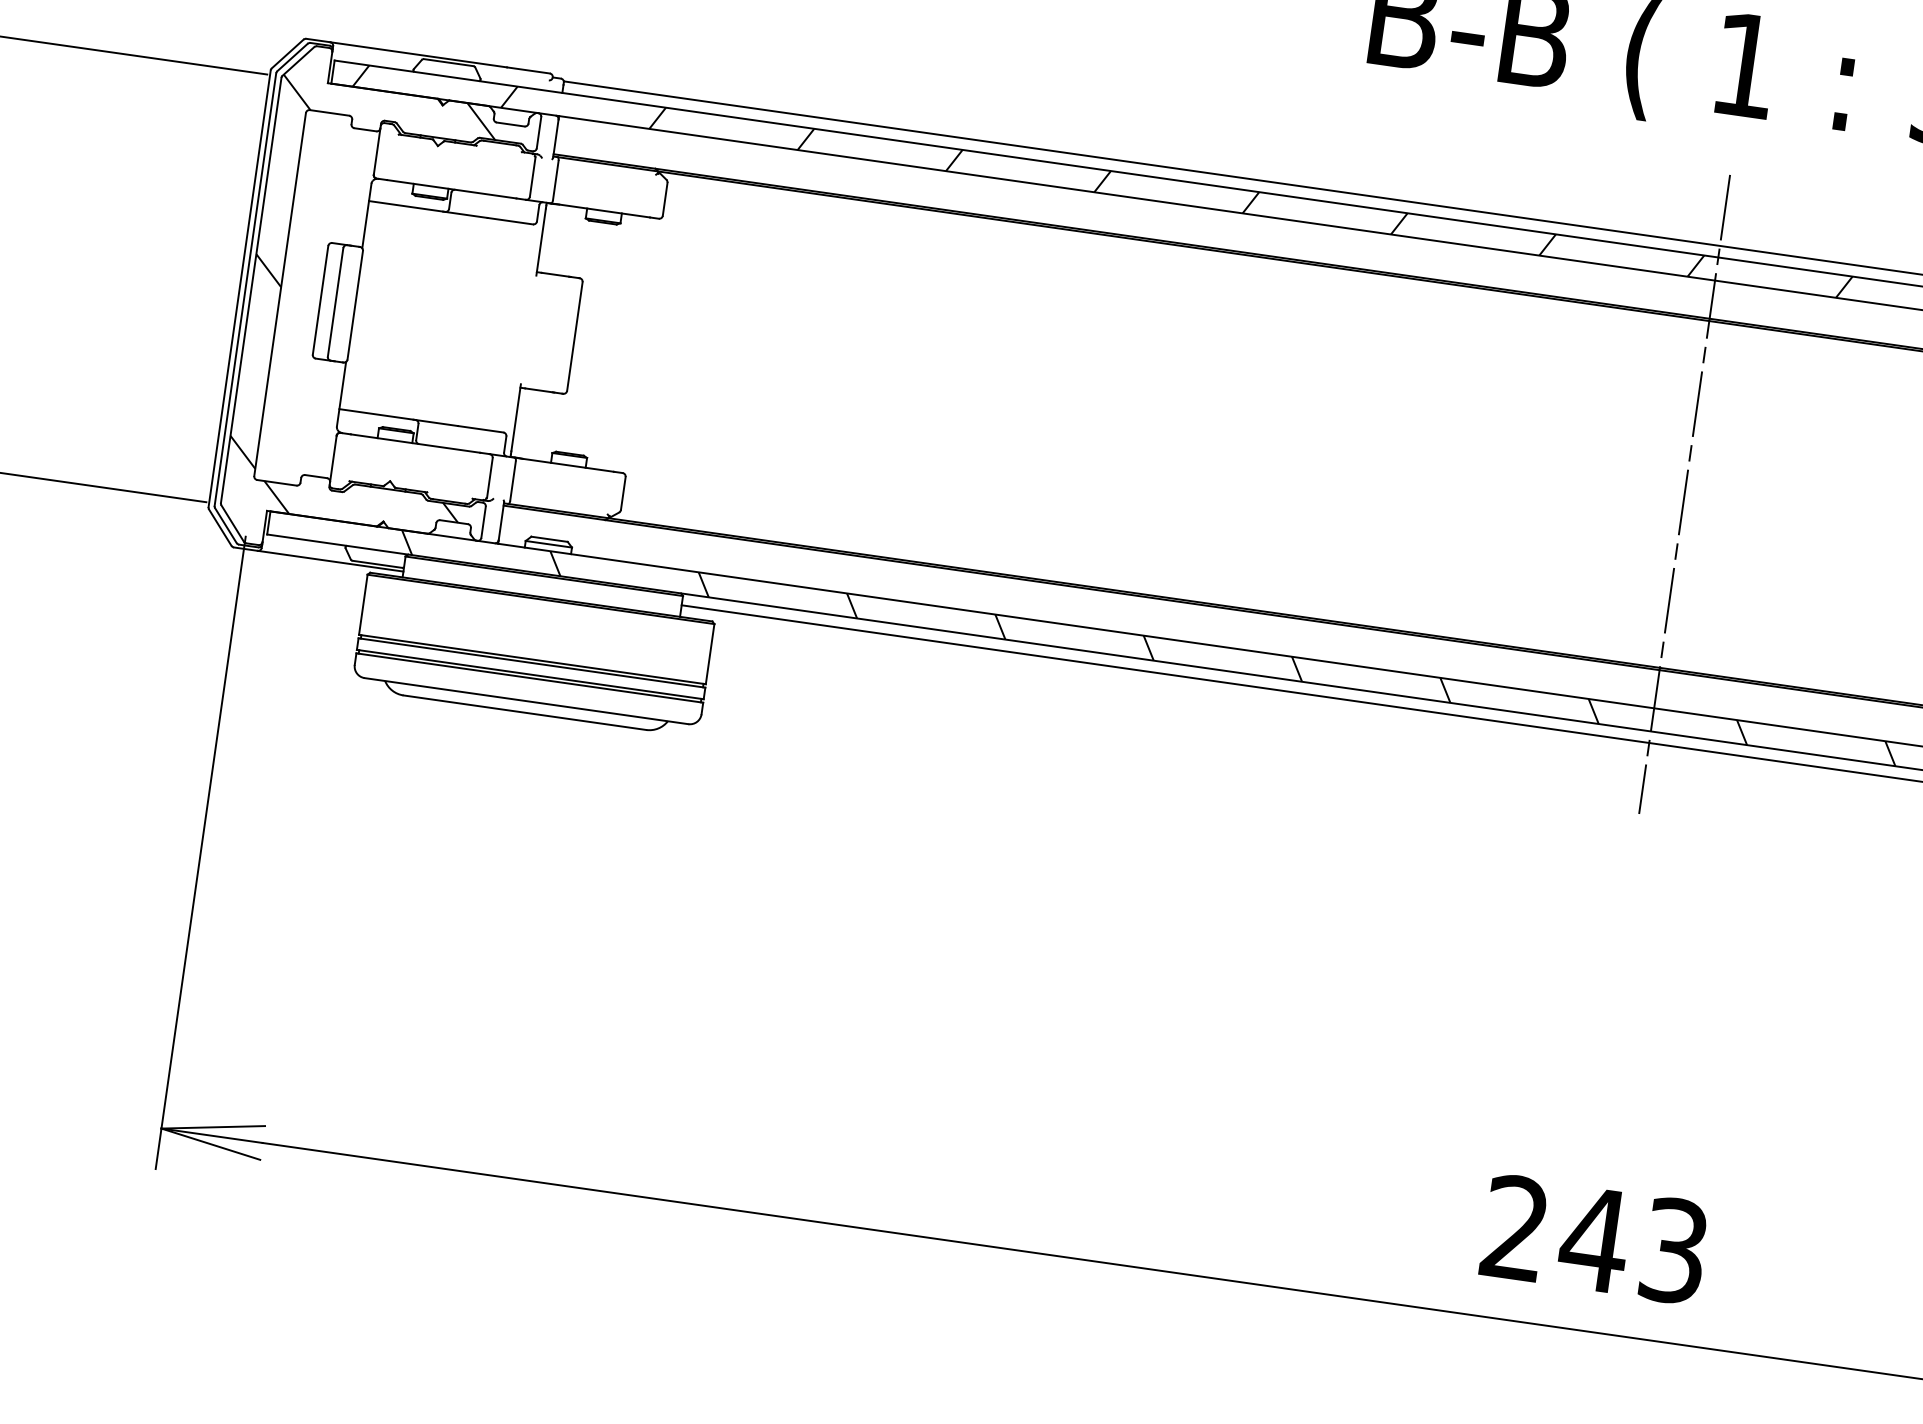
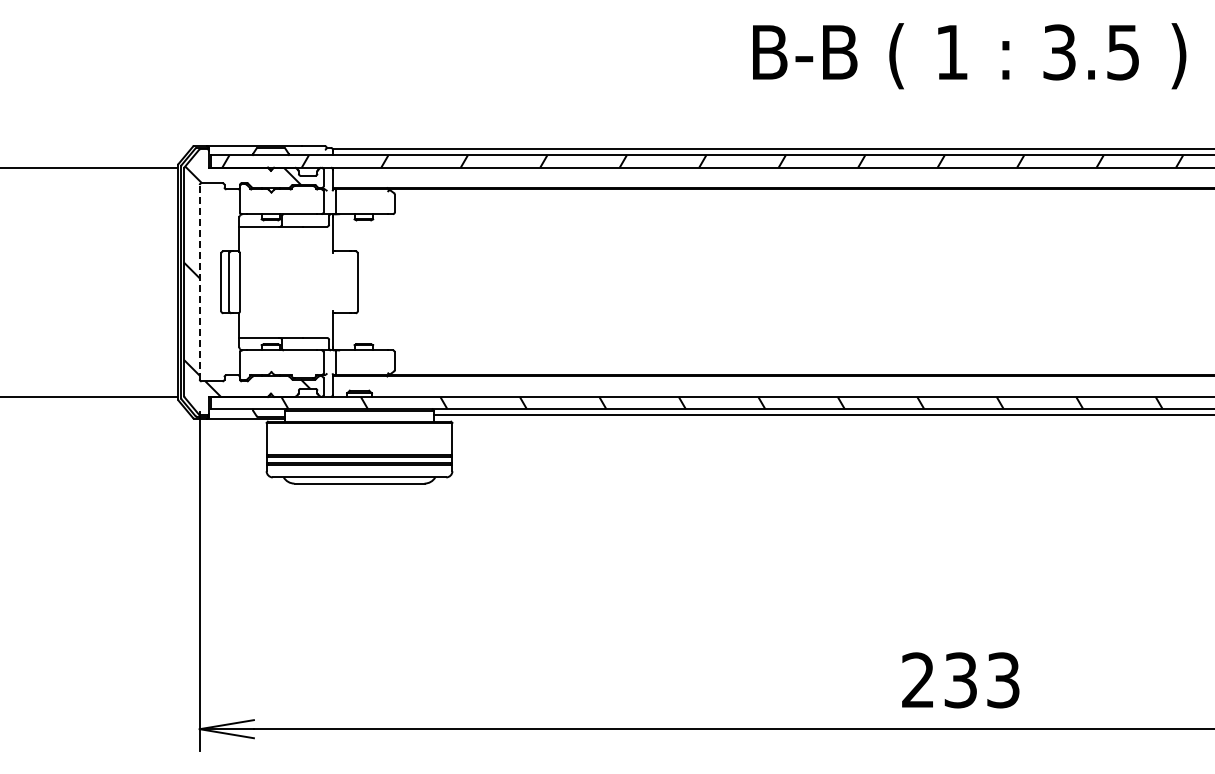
line: (279, 292) -> (199, 281), solid -> dashed
line: (1684, 494) -> (952, 282), removed
text: (1594, 1239) -> (960, 680), 243 -> 233

